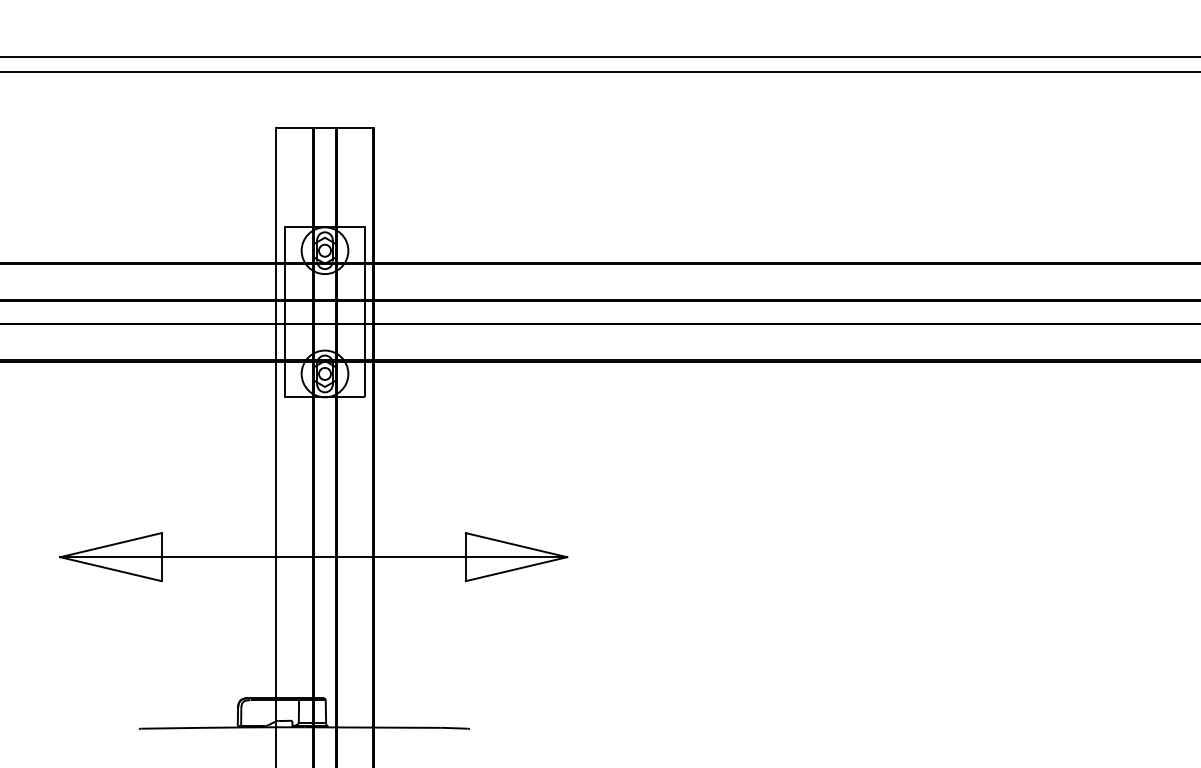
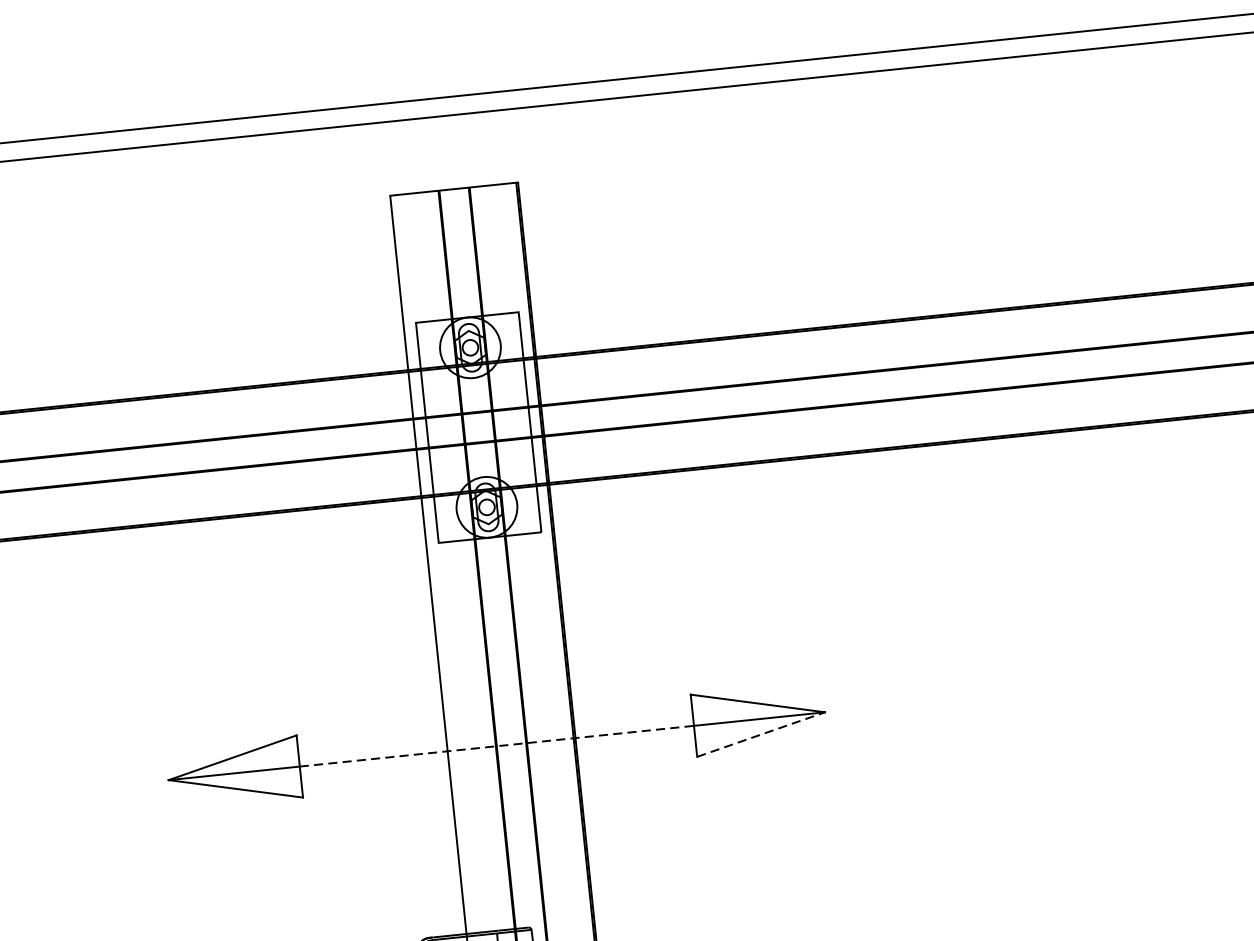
line: (314, 557) -> (497, 746), solid -> dashed
line: (517, 569) -> (762, 734), solid -> dashed

